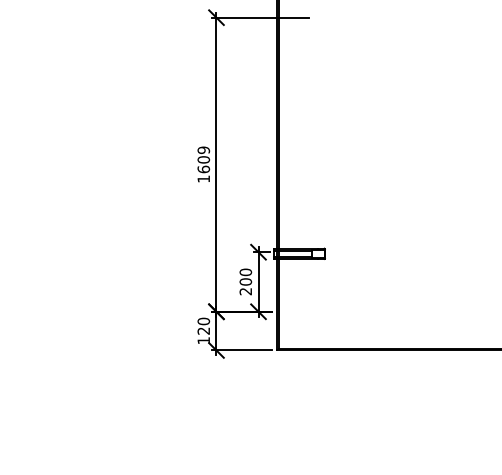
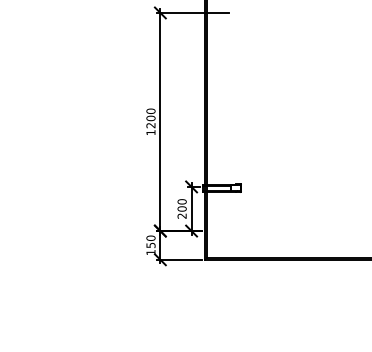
text: (203, 159) -> (150, 118), 1609 -> 1200
text: (203, 330) -> (150, 244), 120 -> 150

